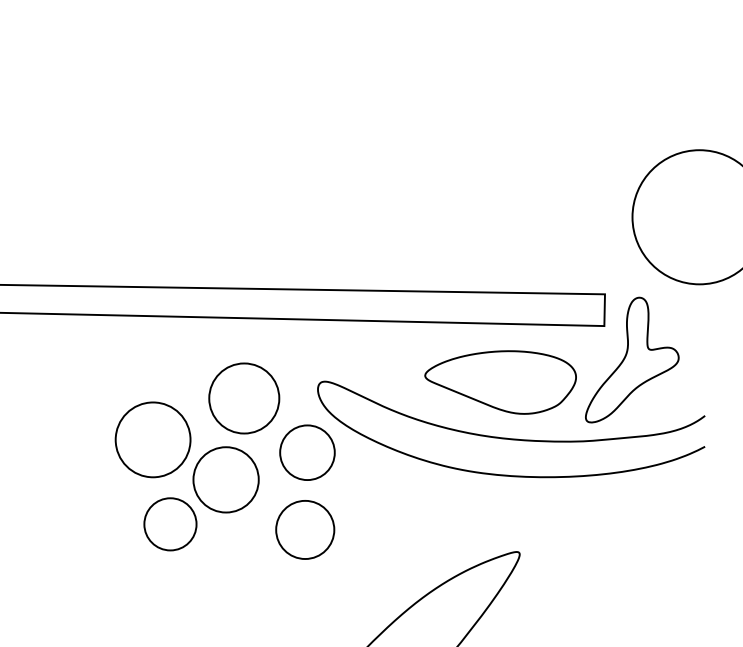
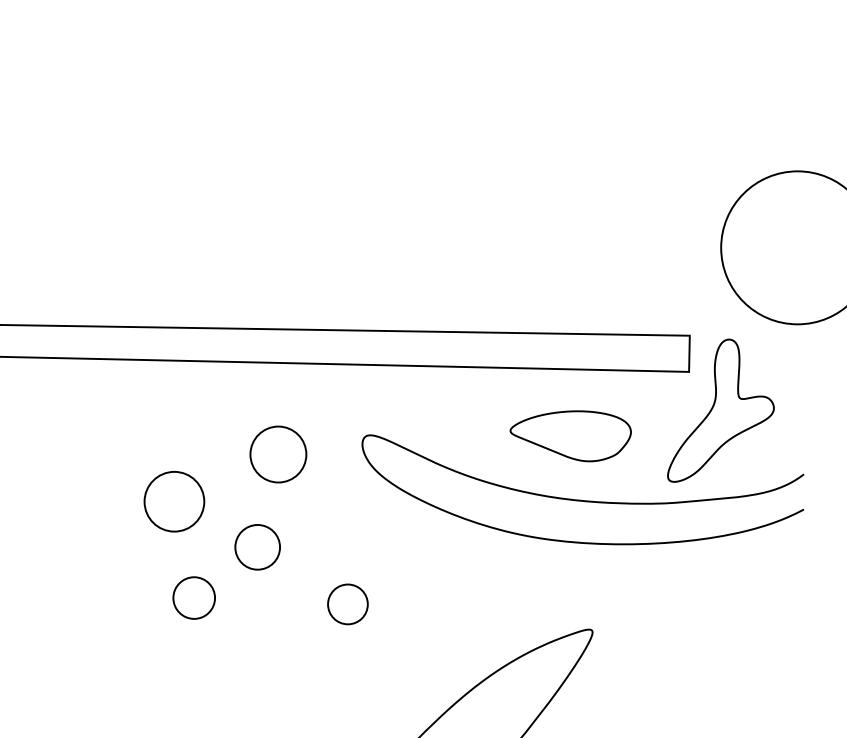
part: (500, 382) -> (570, 436), size x0.7
circle: (244, 398) -> (278, 454), size x0.7
circle: (152, 439) -> (173, 501), size x0.7
circle: (307, 452) -> (350, 516), removed
circle: (225, 479) -> (256, 546), size x0.6
circle: (170, 524) -> (194, 598), size x0.7
circle: (305, 529) -> (348, 603), size x0.6

